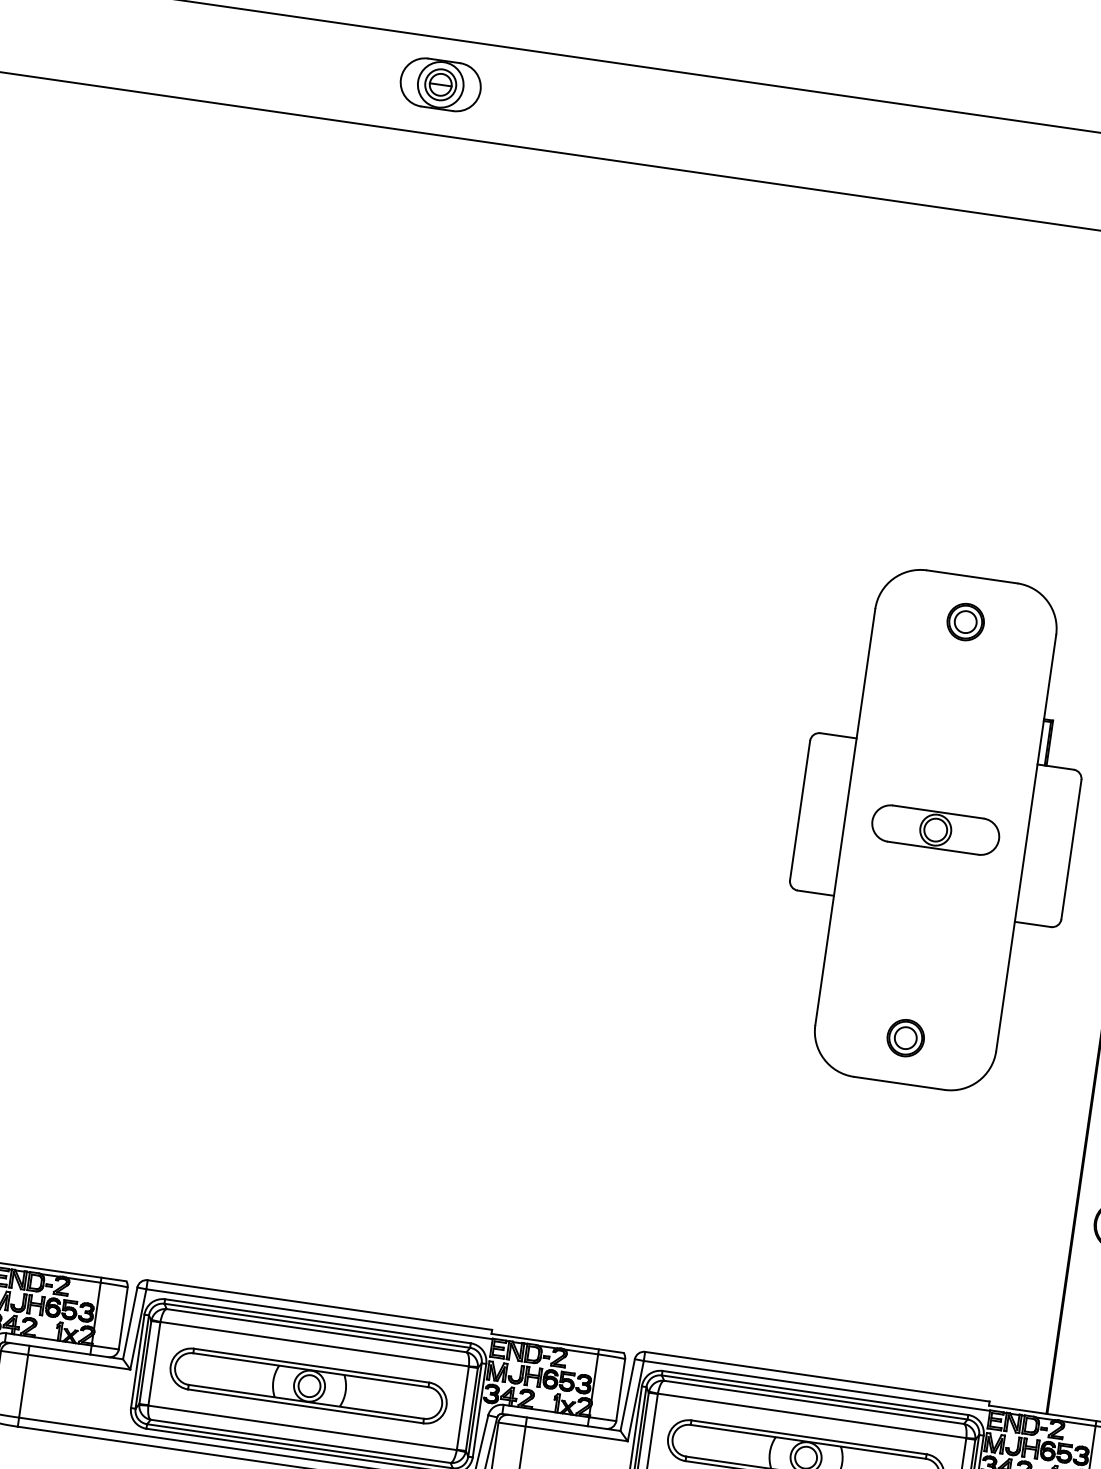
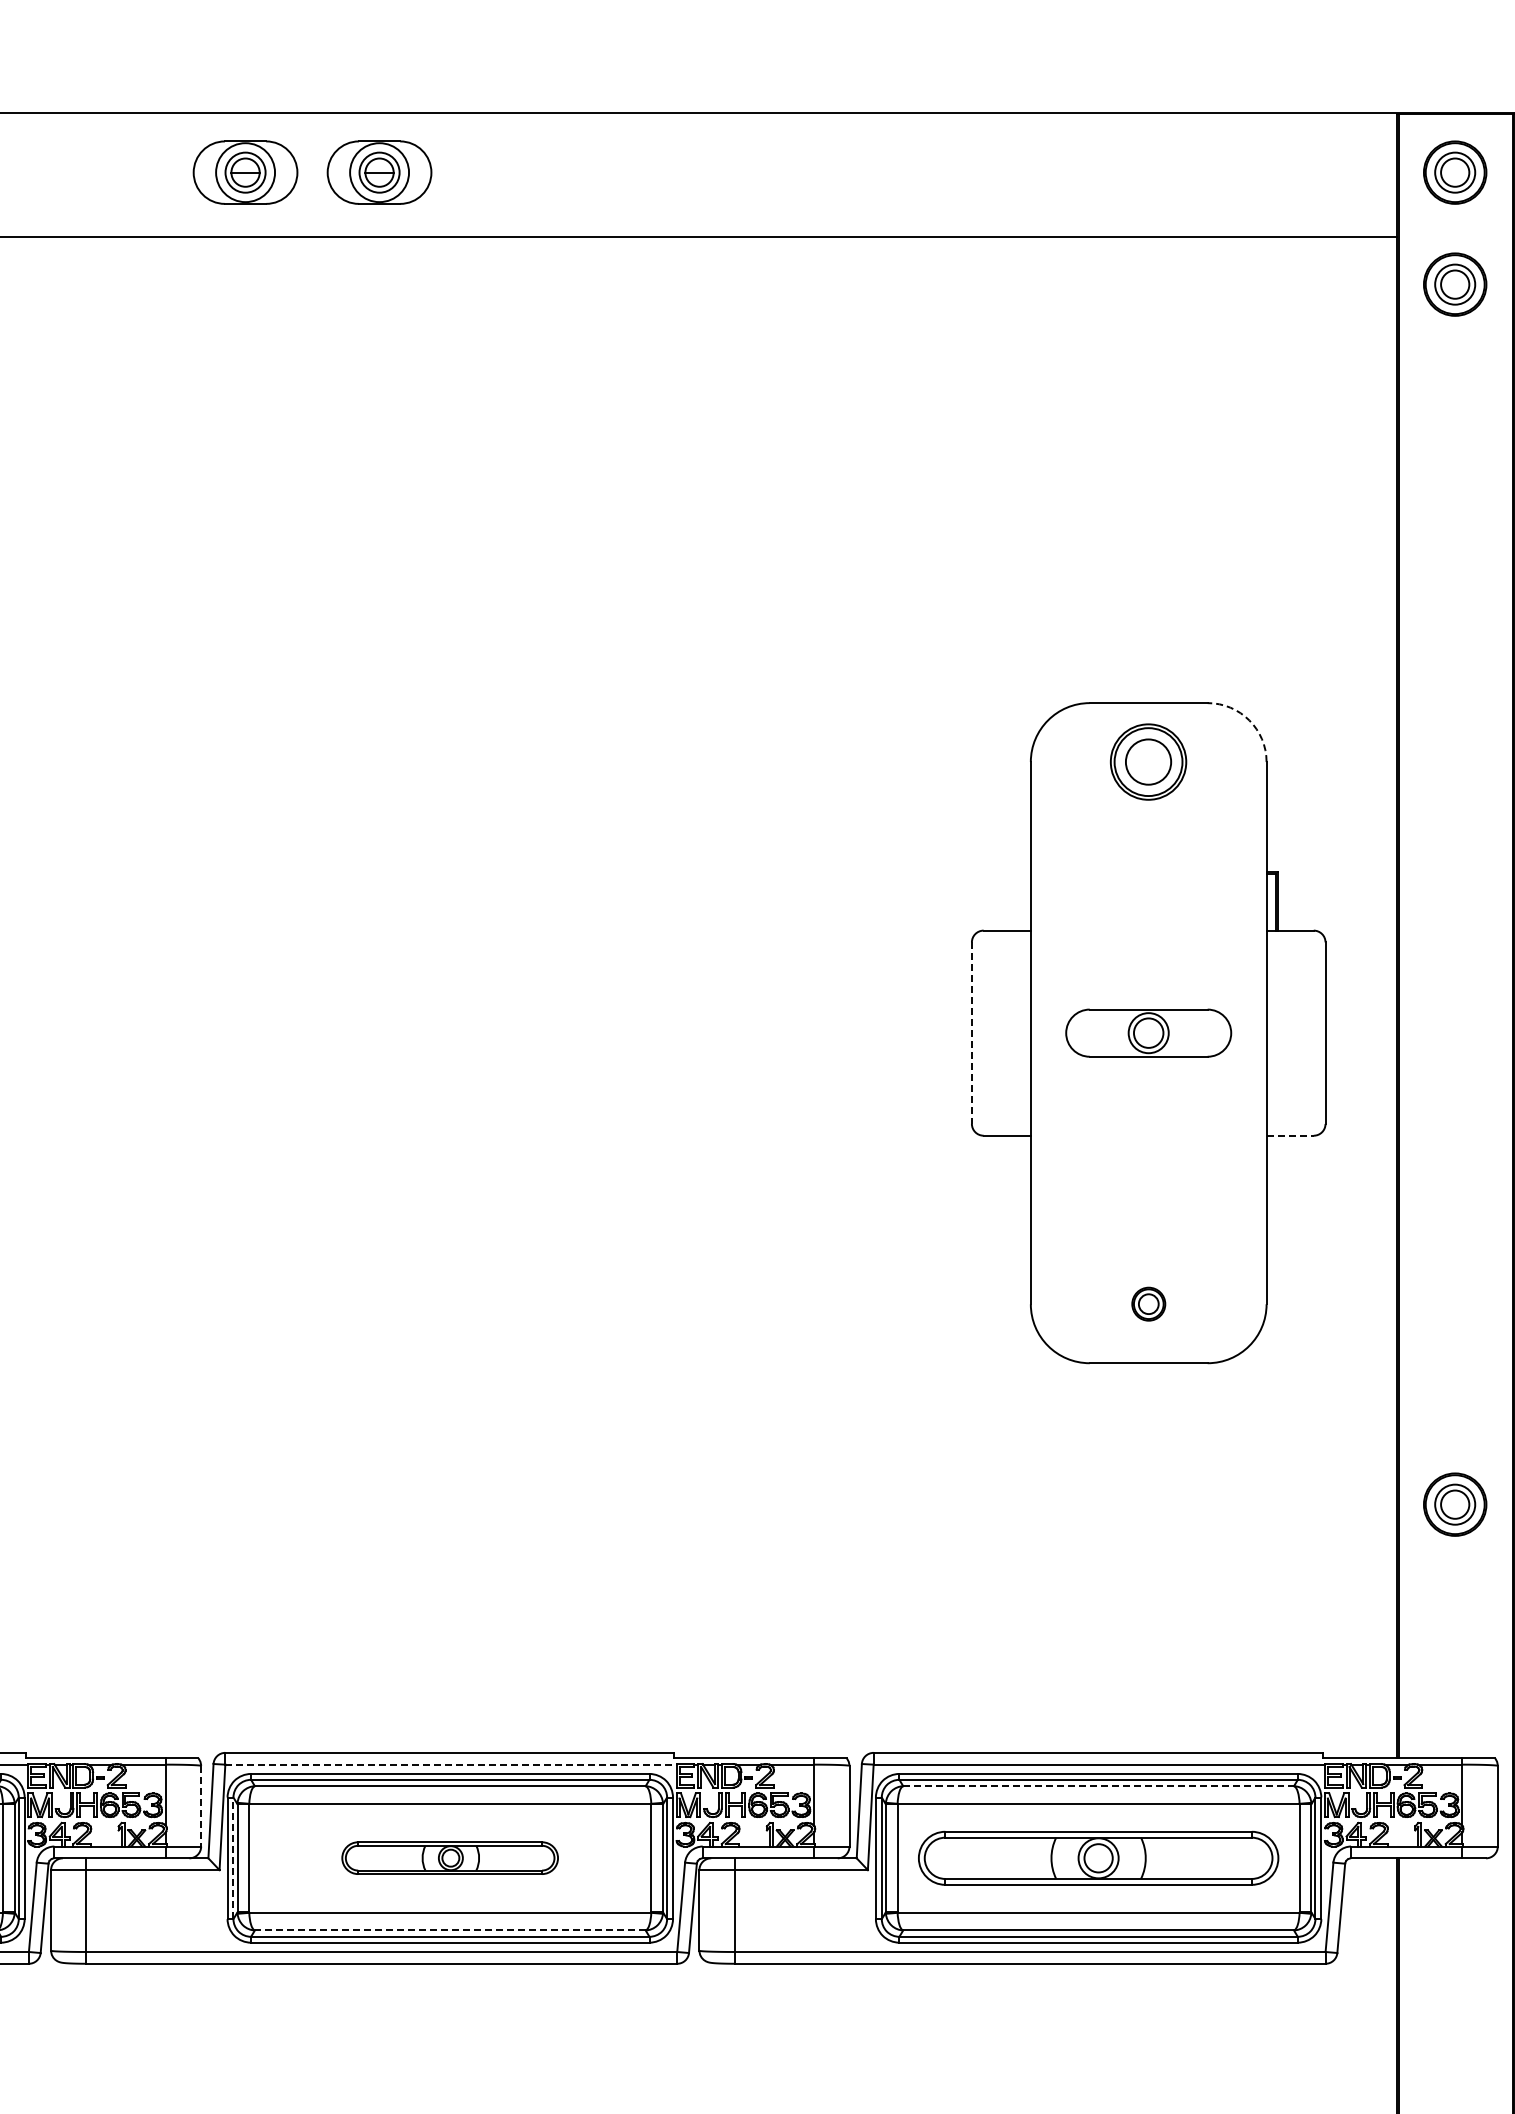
part: (337, 69) -> (245, 172), added
arc: (1047, 601) -> (1249, 720), solid -> dashed
part: (965, 621) -> (1148, 761), size x1.6
line: (799, 810) -> (971, 1033), solid -> dashed
line: (1033, 924) -> (1290, 1135), solid -> dashed
part: (905, 1037) -> (1148, 1303), size x0.7
line: (319, 1314) -> (450, 1764), solid -> dashed
line: (123, 1318) -> (201, 1806), solid -> dashed
line: (142, 1362) -> (233, 1858), solid -> dashed
part: (308, 1385) -> (449, 1857), size x0.6
line: (814, 1402) -> (1099, 1786), solid -> dashed
line: (300, 1441) -> (449, 1930), solid -> dashed

